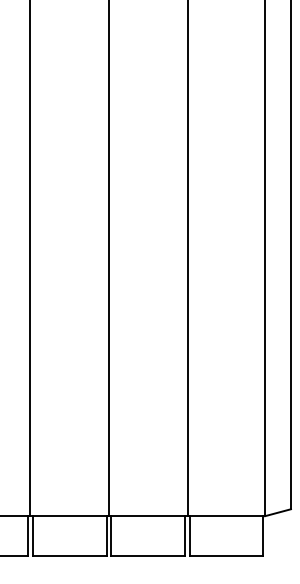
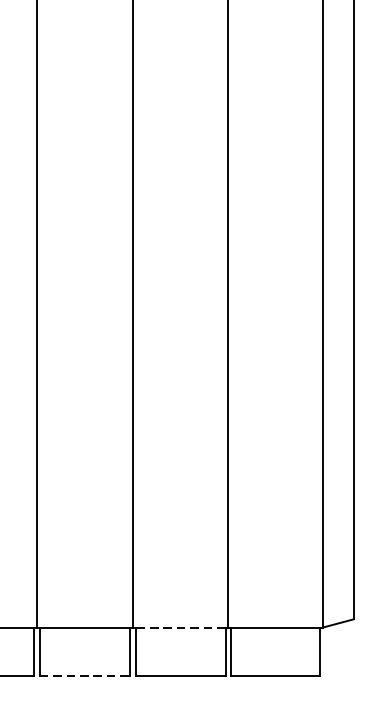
line: (148, 516) -> (180, 628), solid -> dashed
line: (69, 556) -> (84, 676), solid -> dashed

